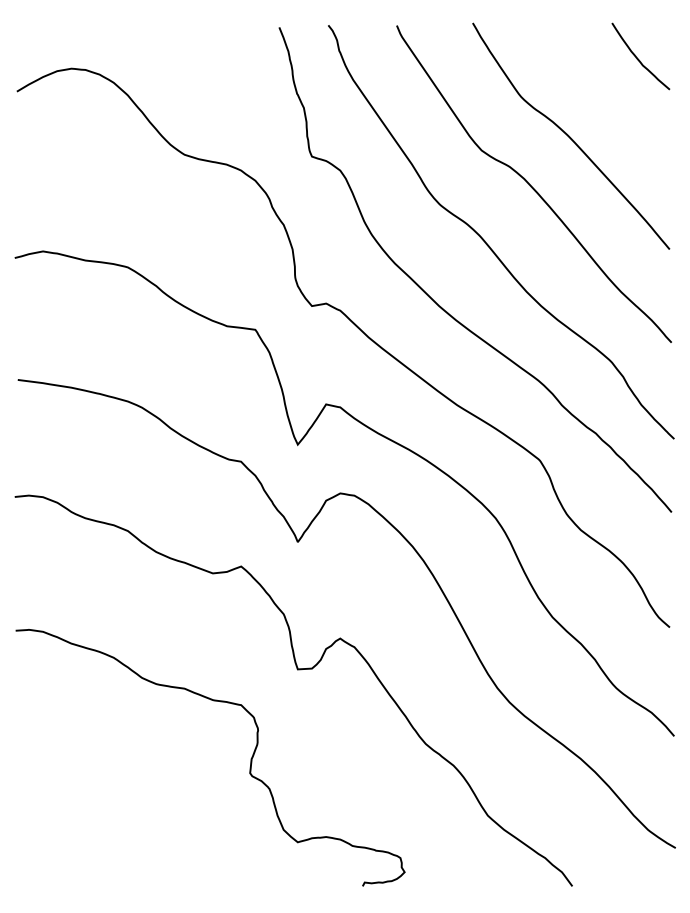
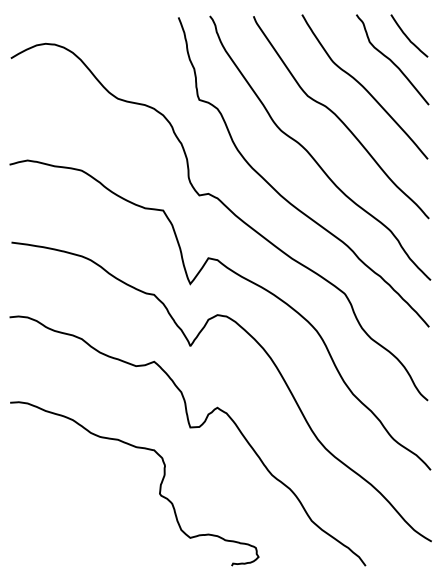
curve: (612, 93) -> (391, 59), added

